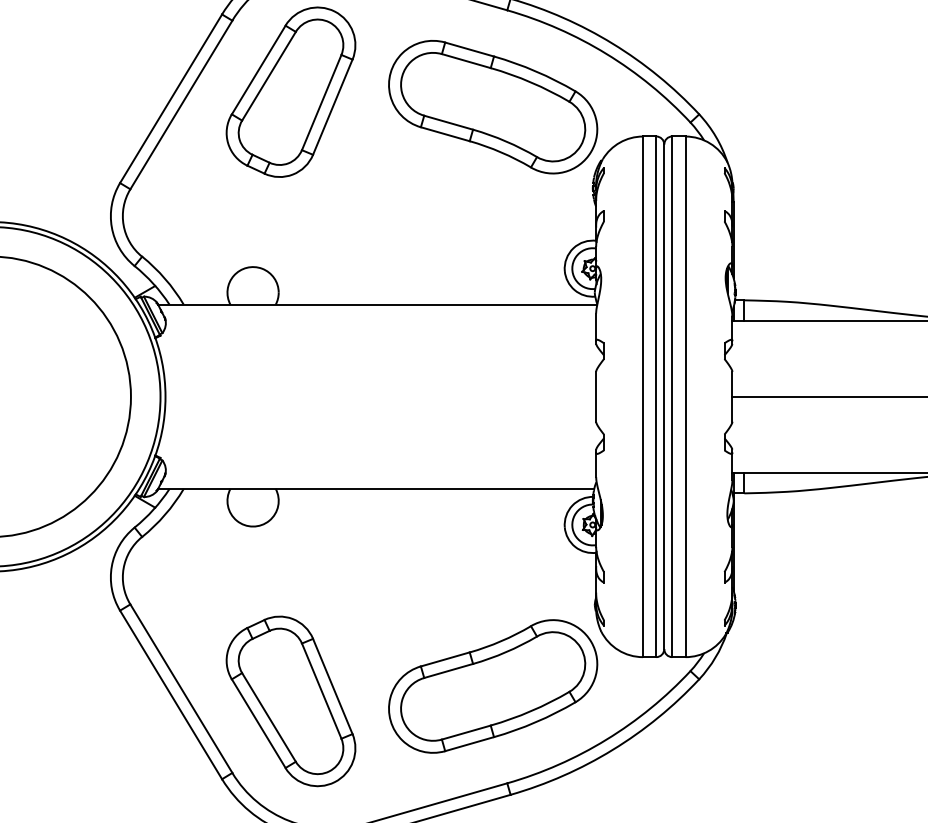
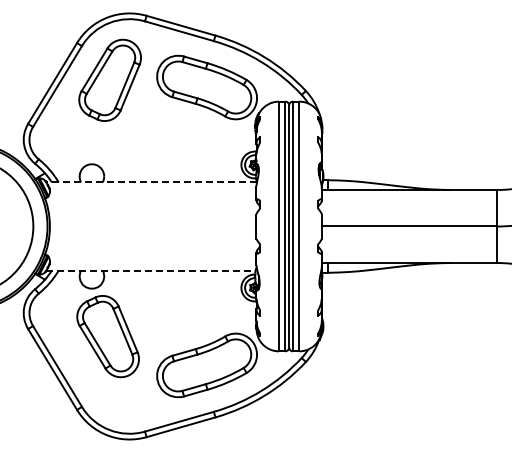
line: (377, 305) -> (151, 182), solid -> dashed
line: (375, 488) -> (150, 270), solid -> dashed
part: (289, 701) -> (107, 336), moved

